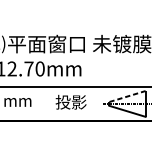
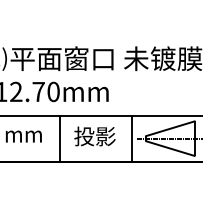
line: (127, 96) -> (170, 128), dashed -> solid
line: (45, 103) -> (60, 138), added
line: (99, 103) -> (132, 138), added

